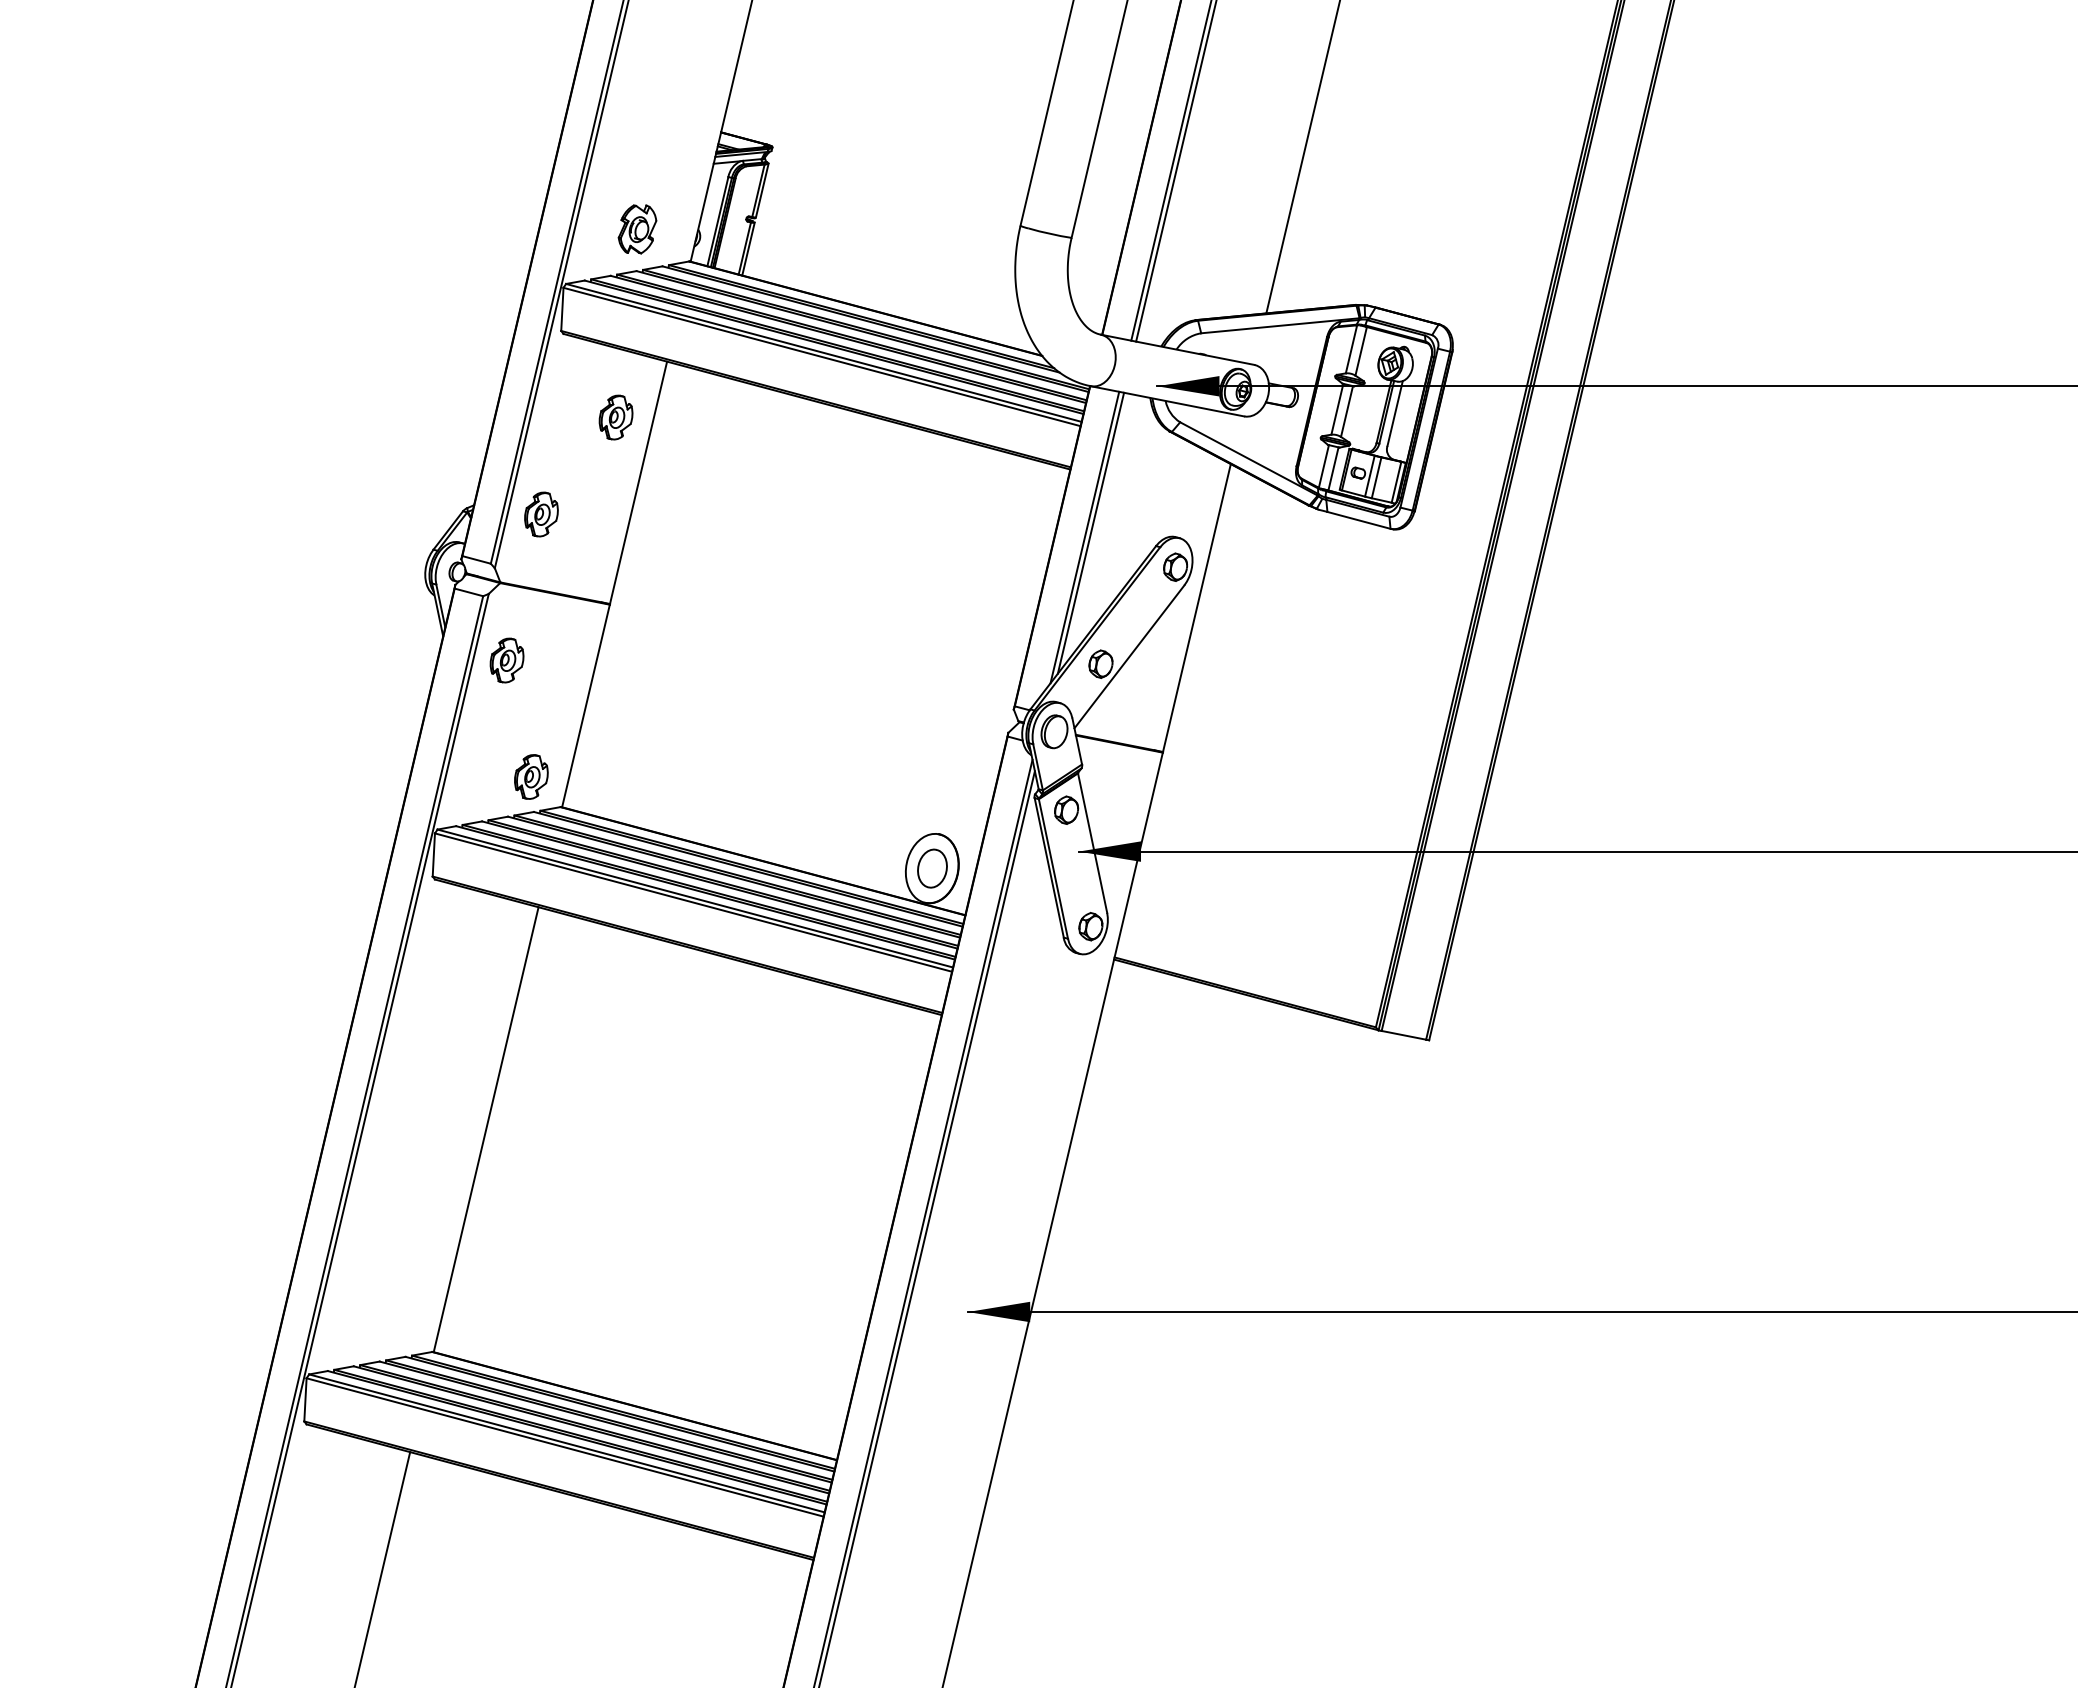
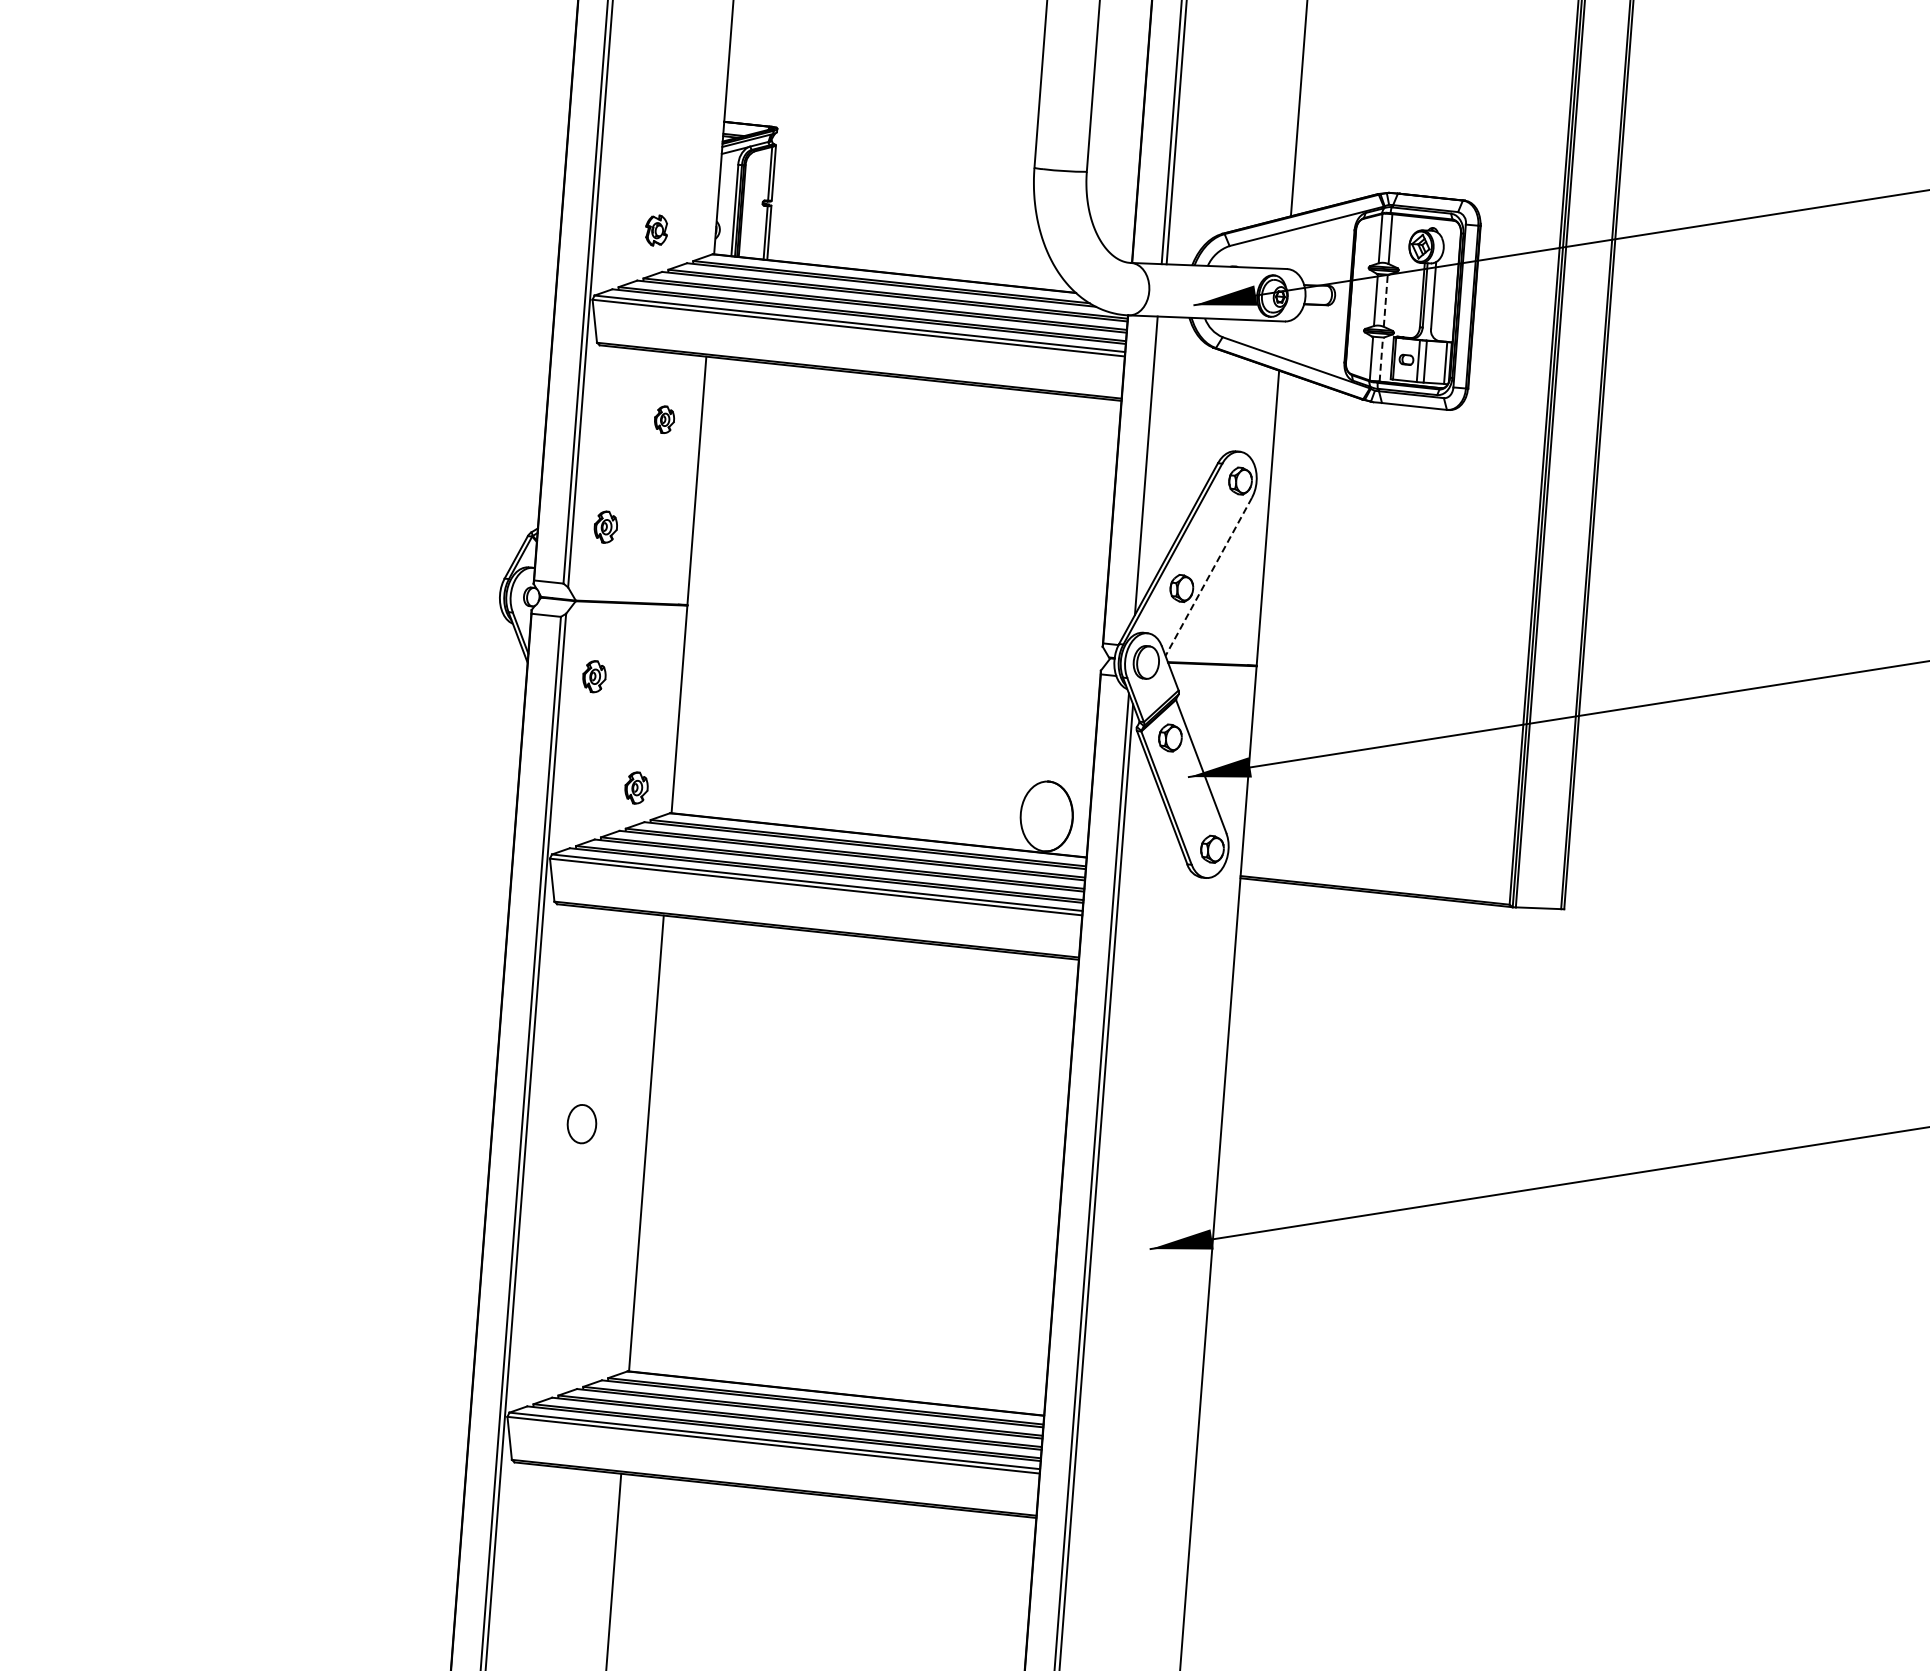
part: (637, 229) -> (656, 230), size x0.6
line: (1347, 411) -> (1386, 300), solid -> dashed
part: (615, 417) -> (664, 419), size x0.6
line: (1333, 468) -> (1381, 359), solid -> dashed
part: (541, 514) -> (605, 527), size x0.7
line: (1090, 532) -> (1151, 459), removed
line: (1129, 657) -> (1208, 577), solid -> dashed
part: (506, 660) -> (593, 676), size x0.7
part: (531, 776) -> (636, 787), size x0.7
part: (932, 868) -> (581, 1124), moved

